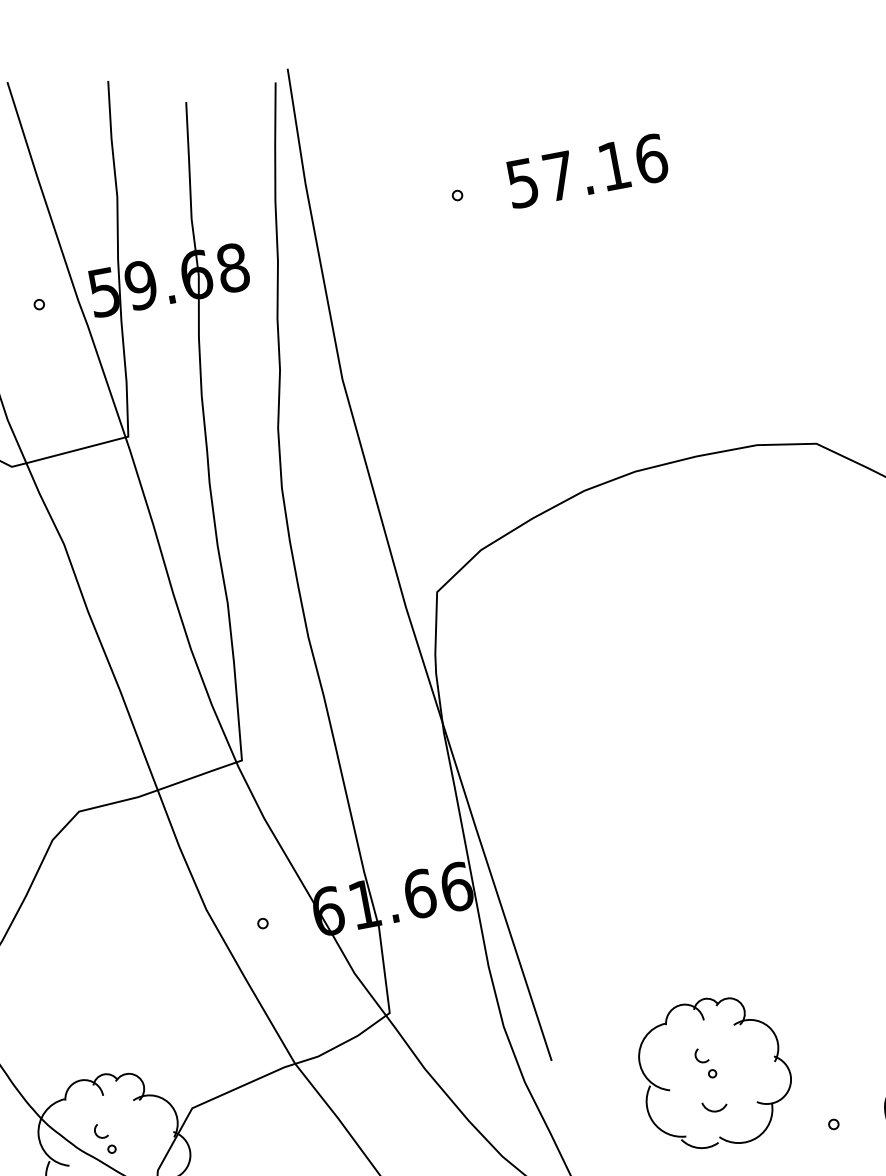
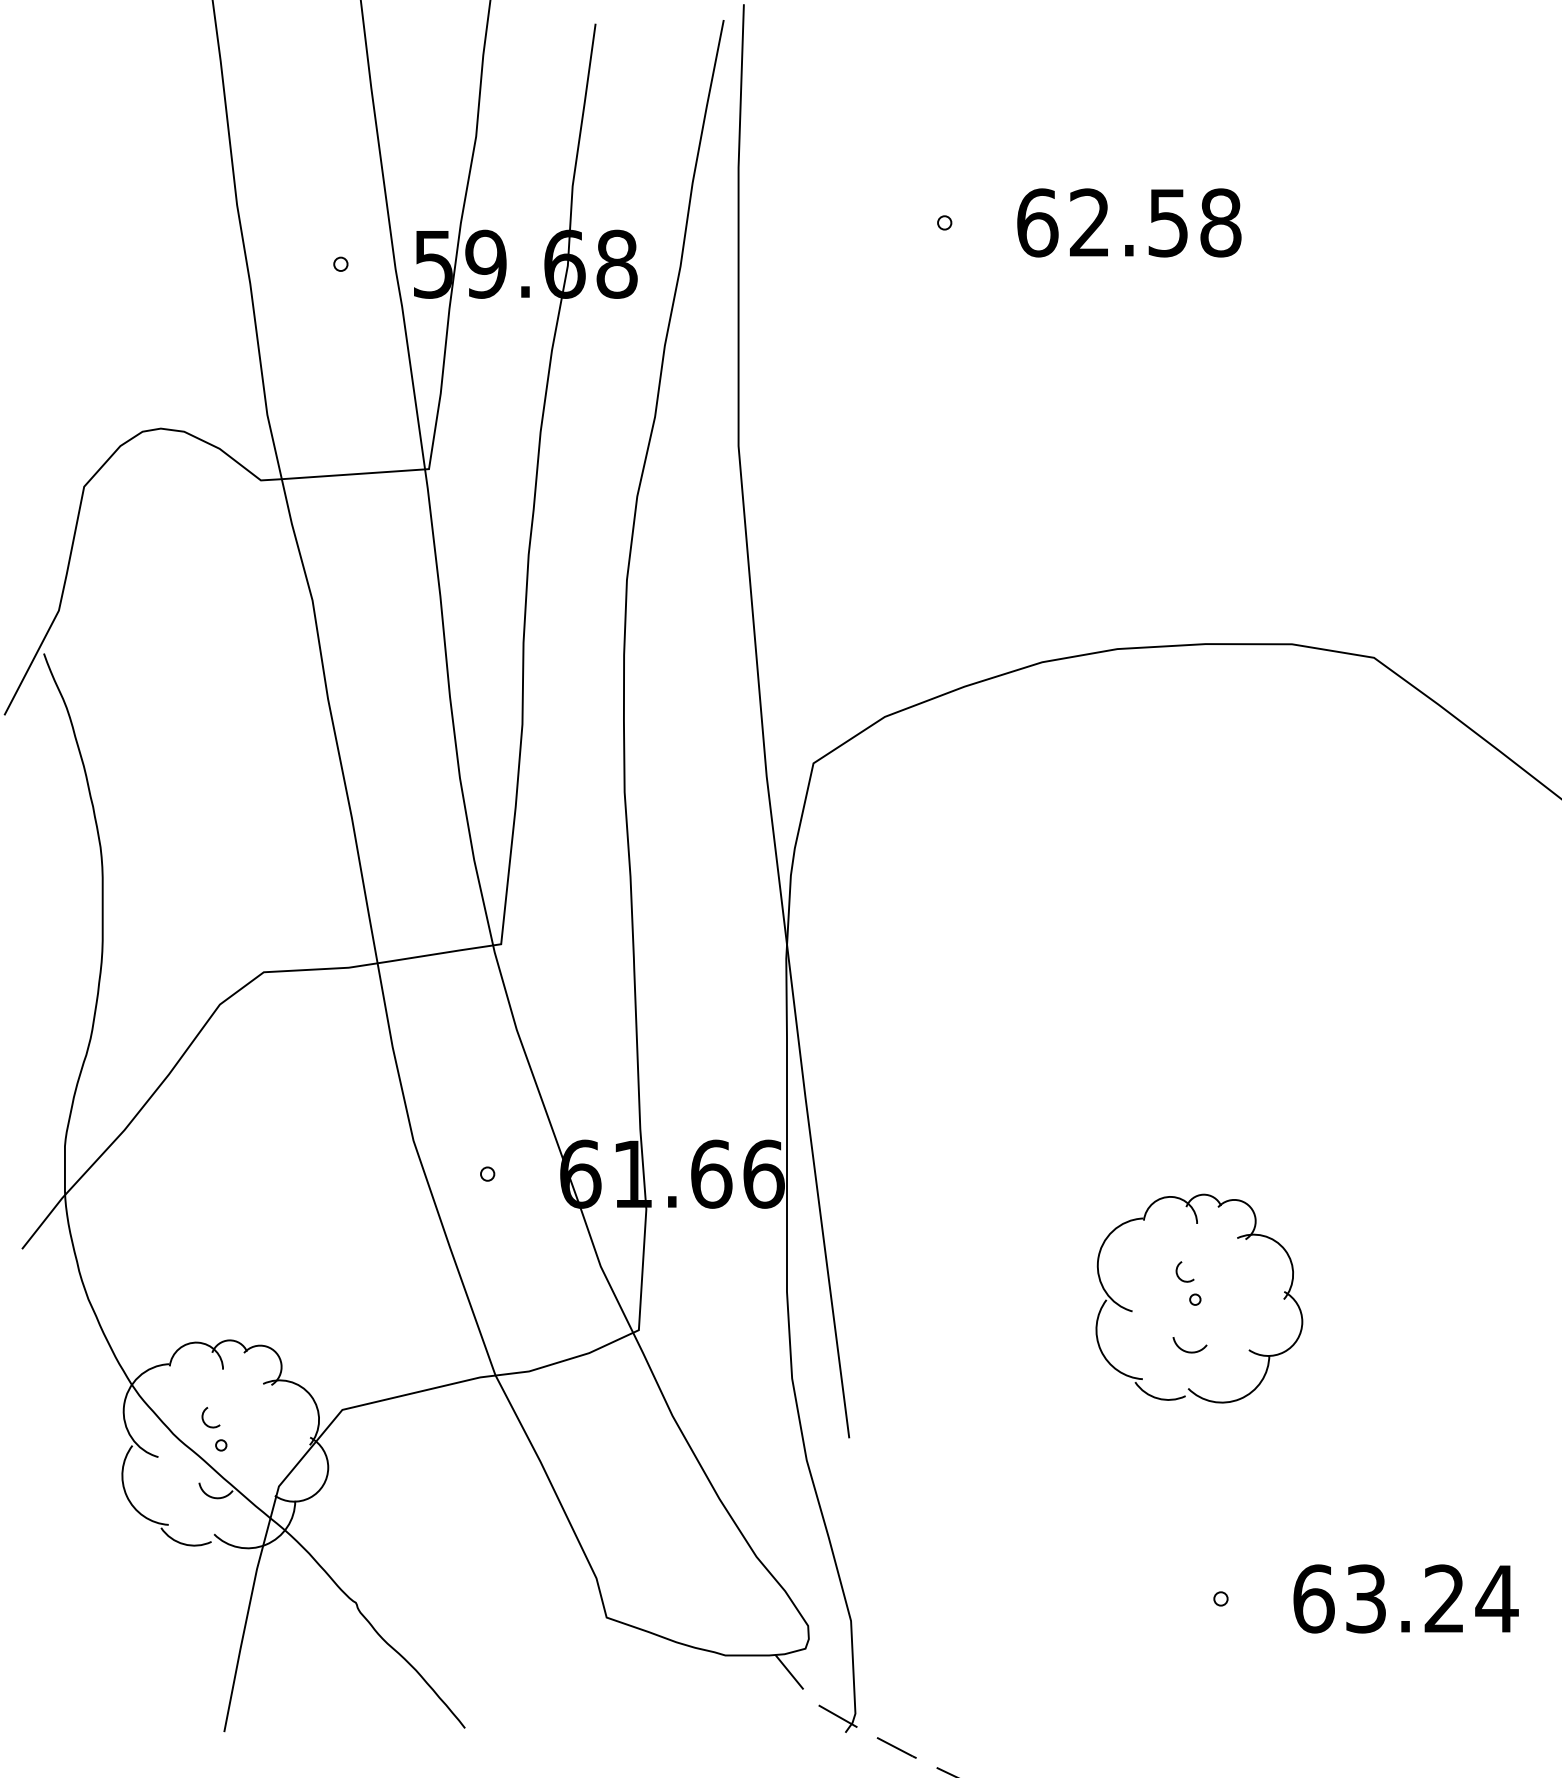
text: (587, 170) -> (1129, 222), 57.16 -> 62.58
part: (715, 1072) -> (1199, 1298), moved

